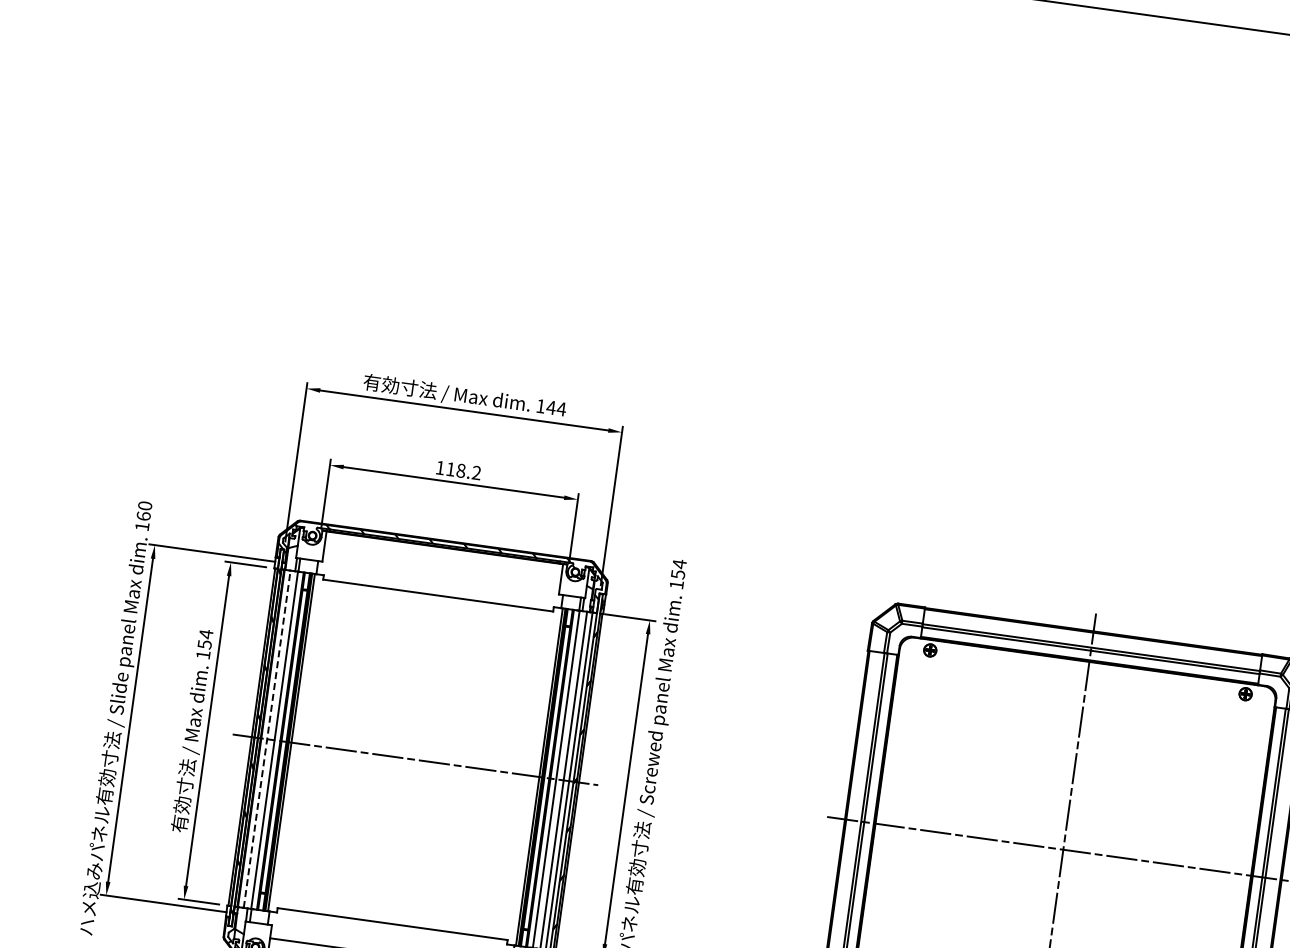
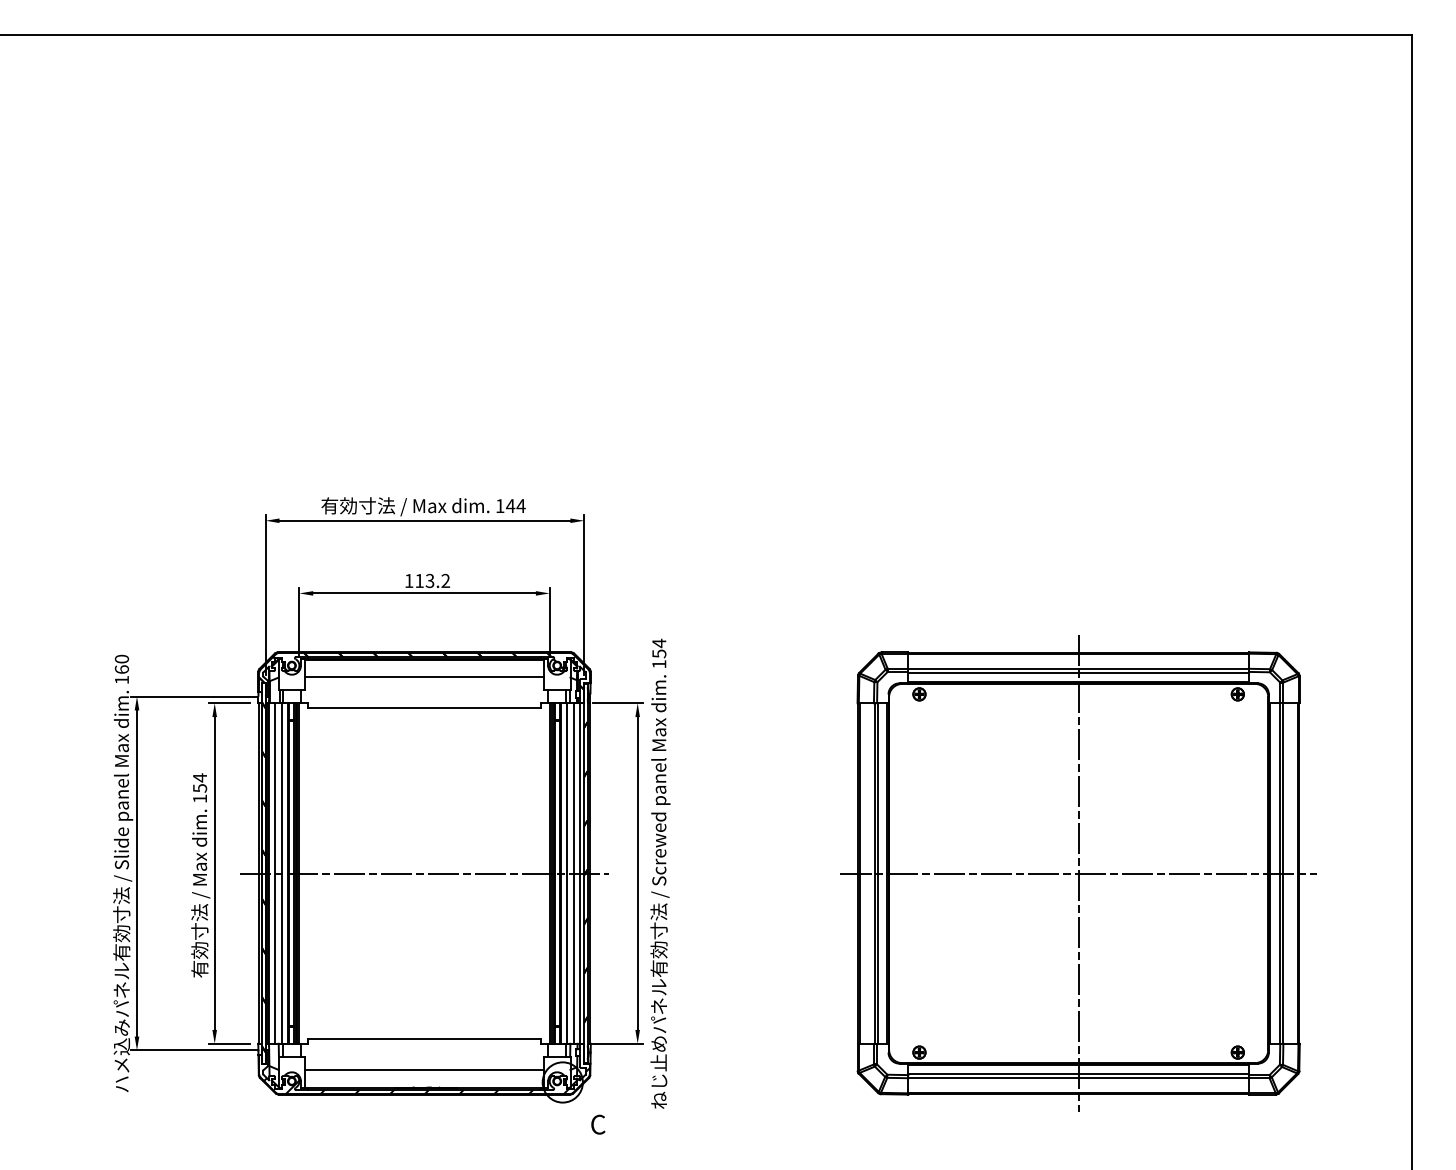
text: (460, 470) -> (429, 580), 118.2 -> 113.2
hatch: (440, 559) -> (421, 671), added
line: (442, 565) -> (424, 677), added
line: (266, 739) -> (274, 873), dashed -> solid

